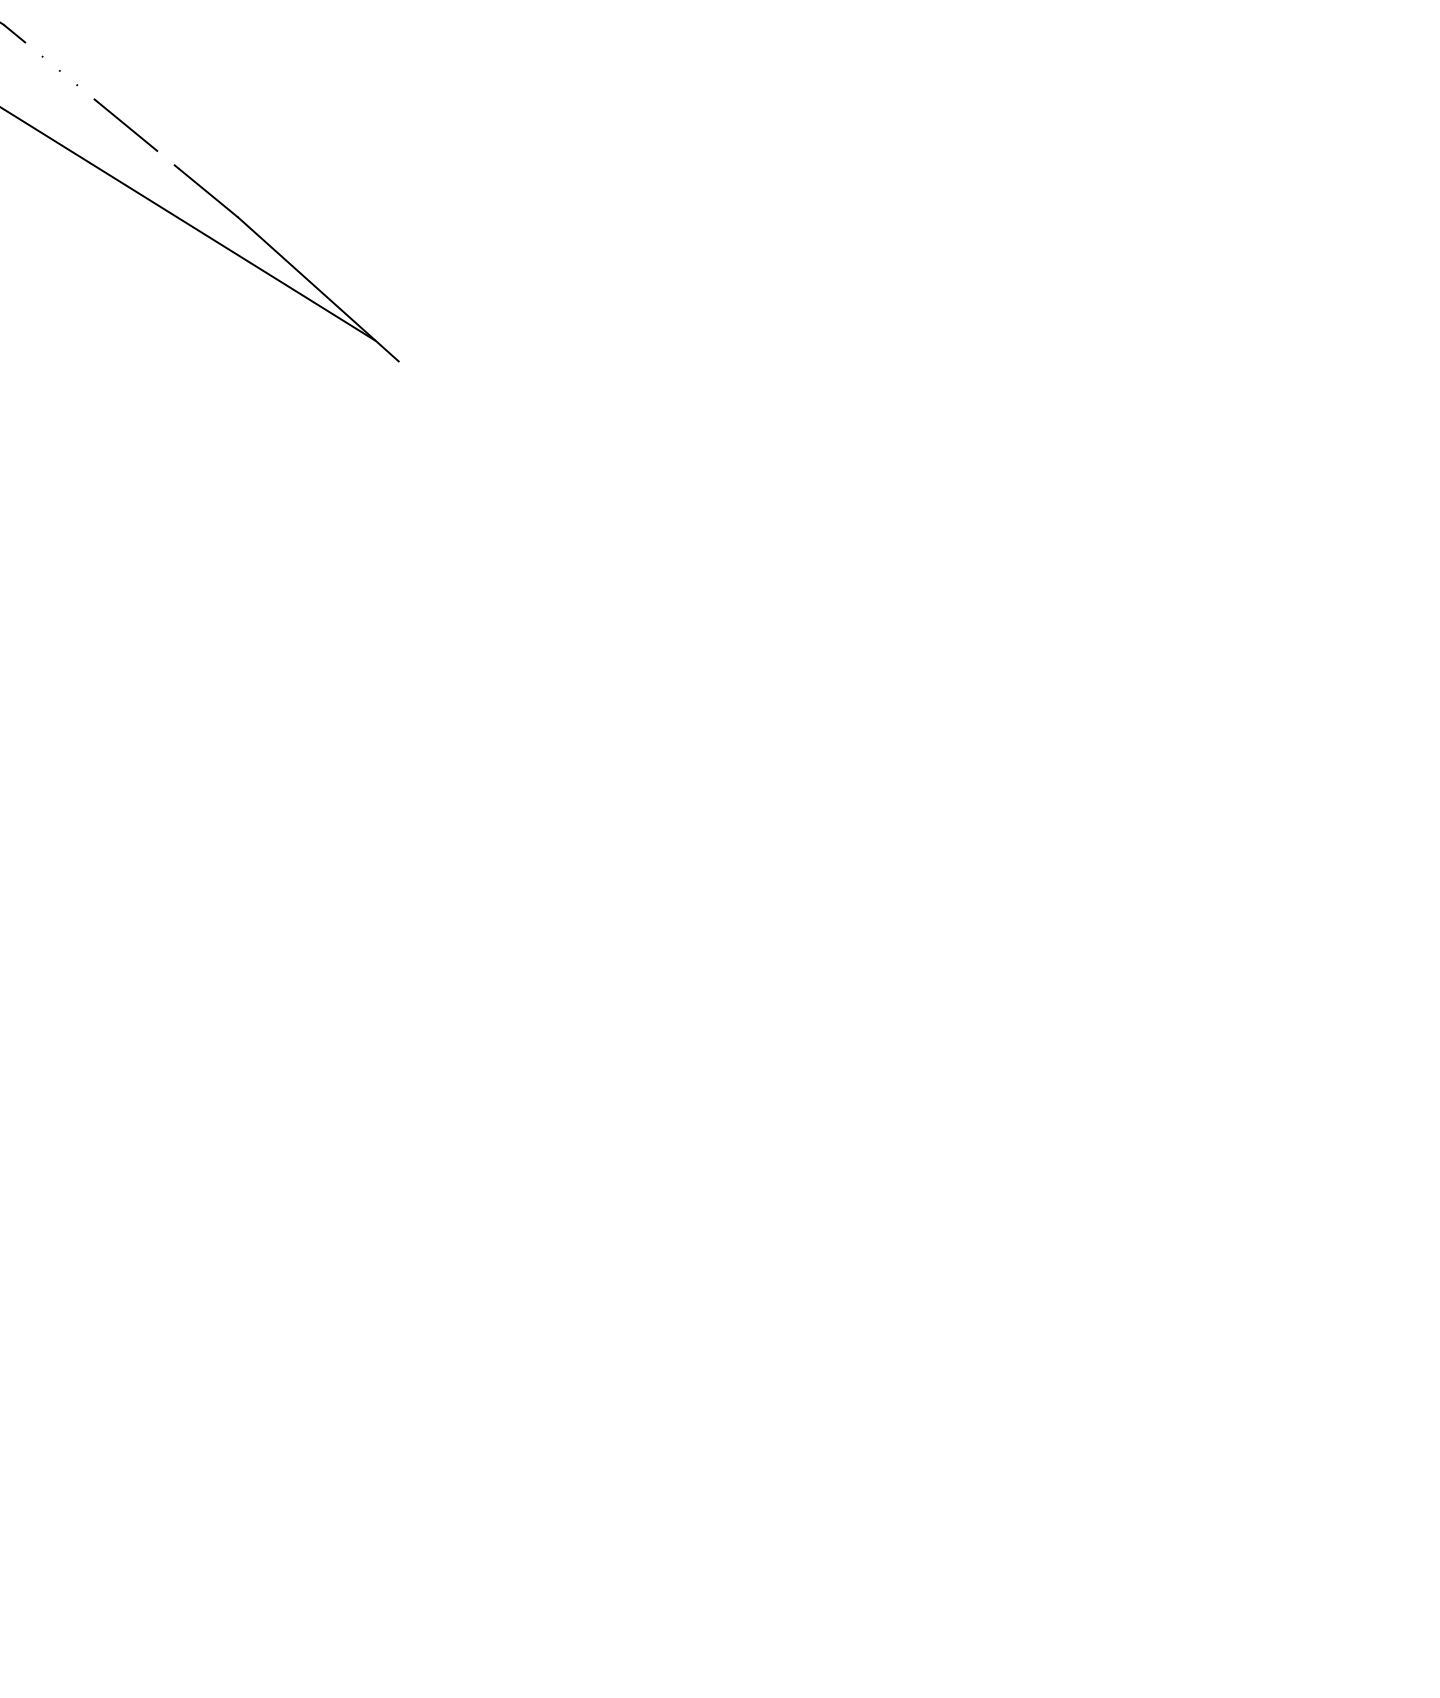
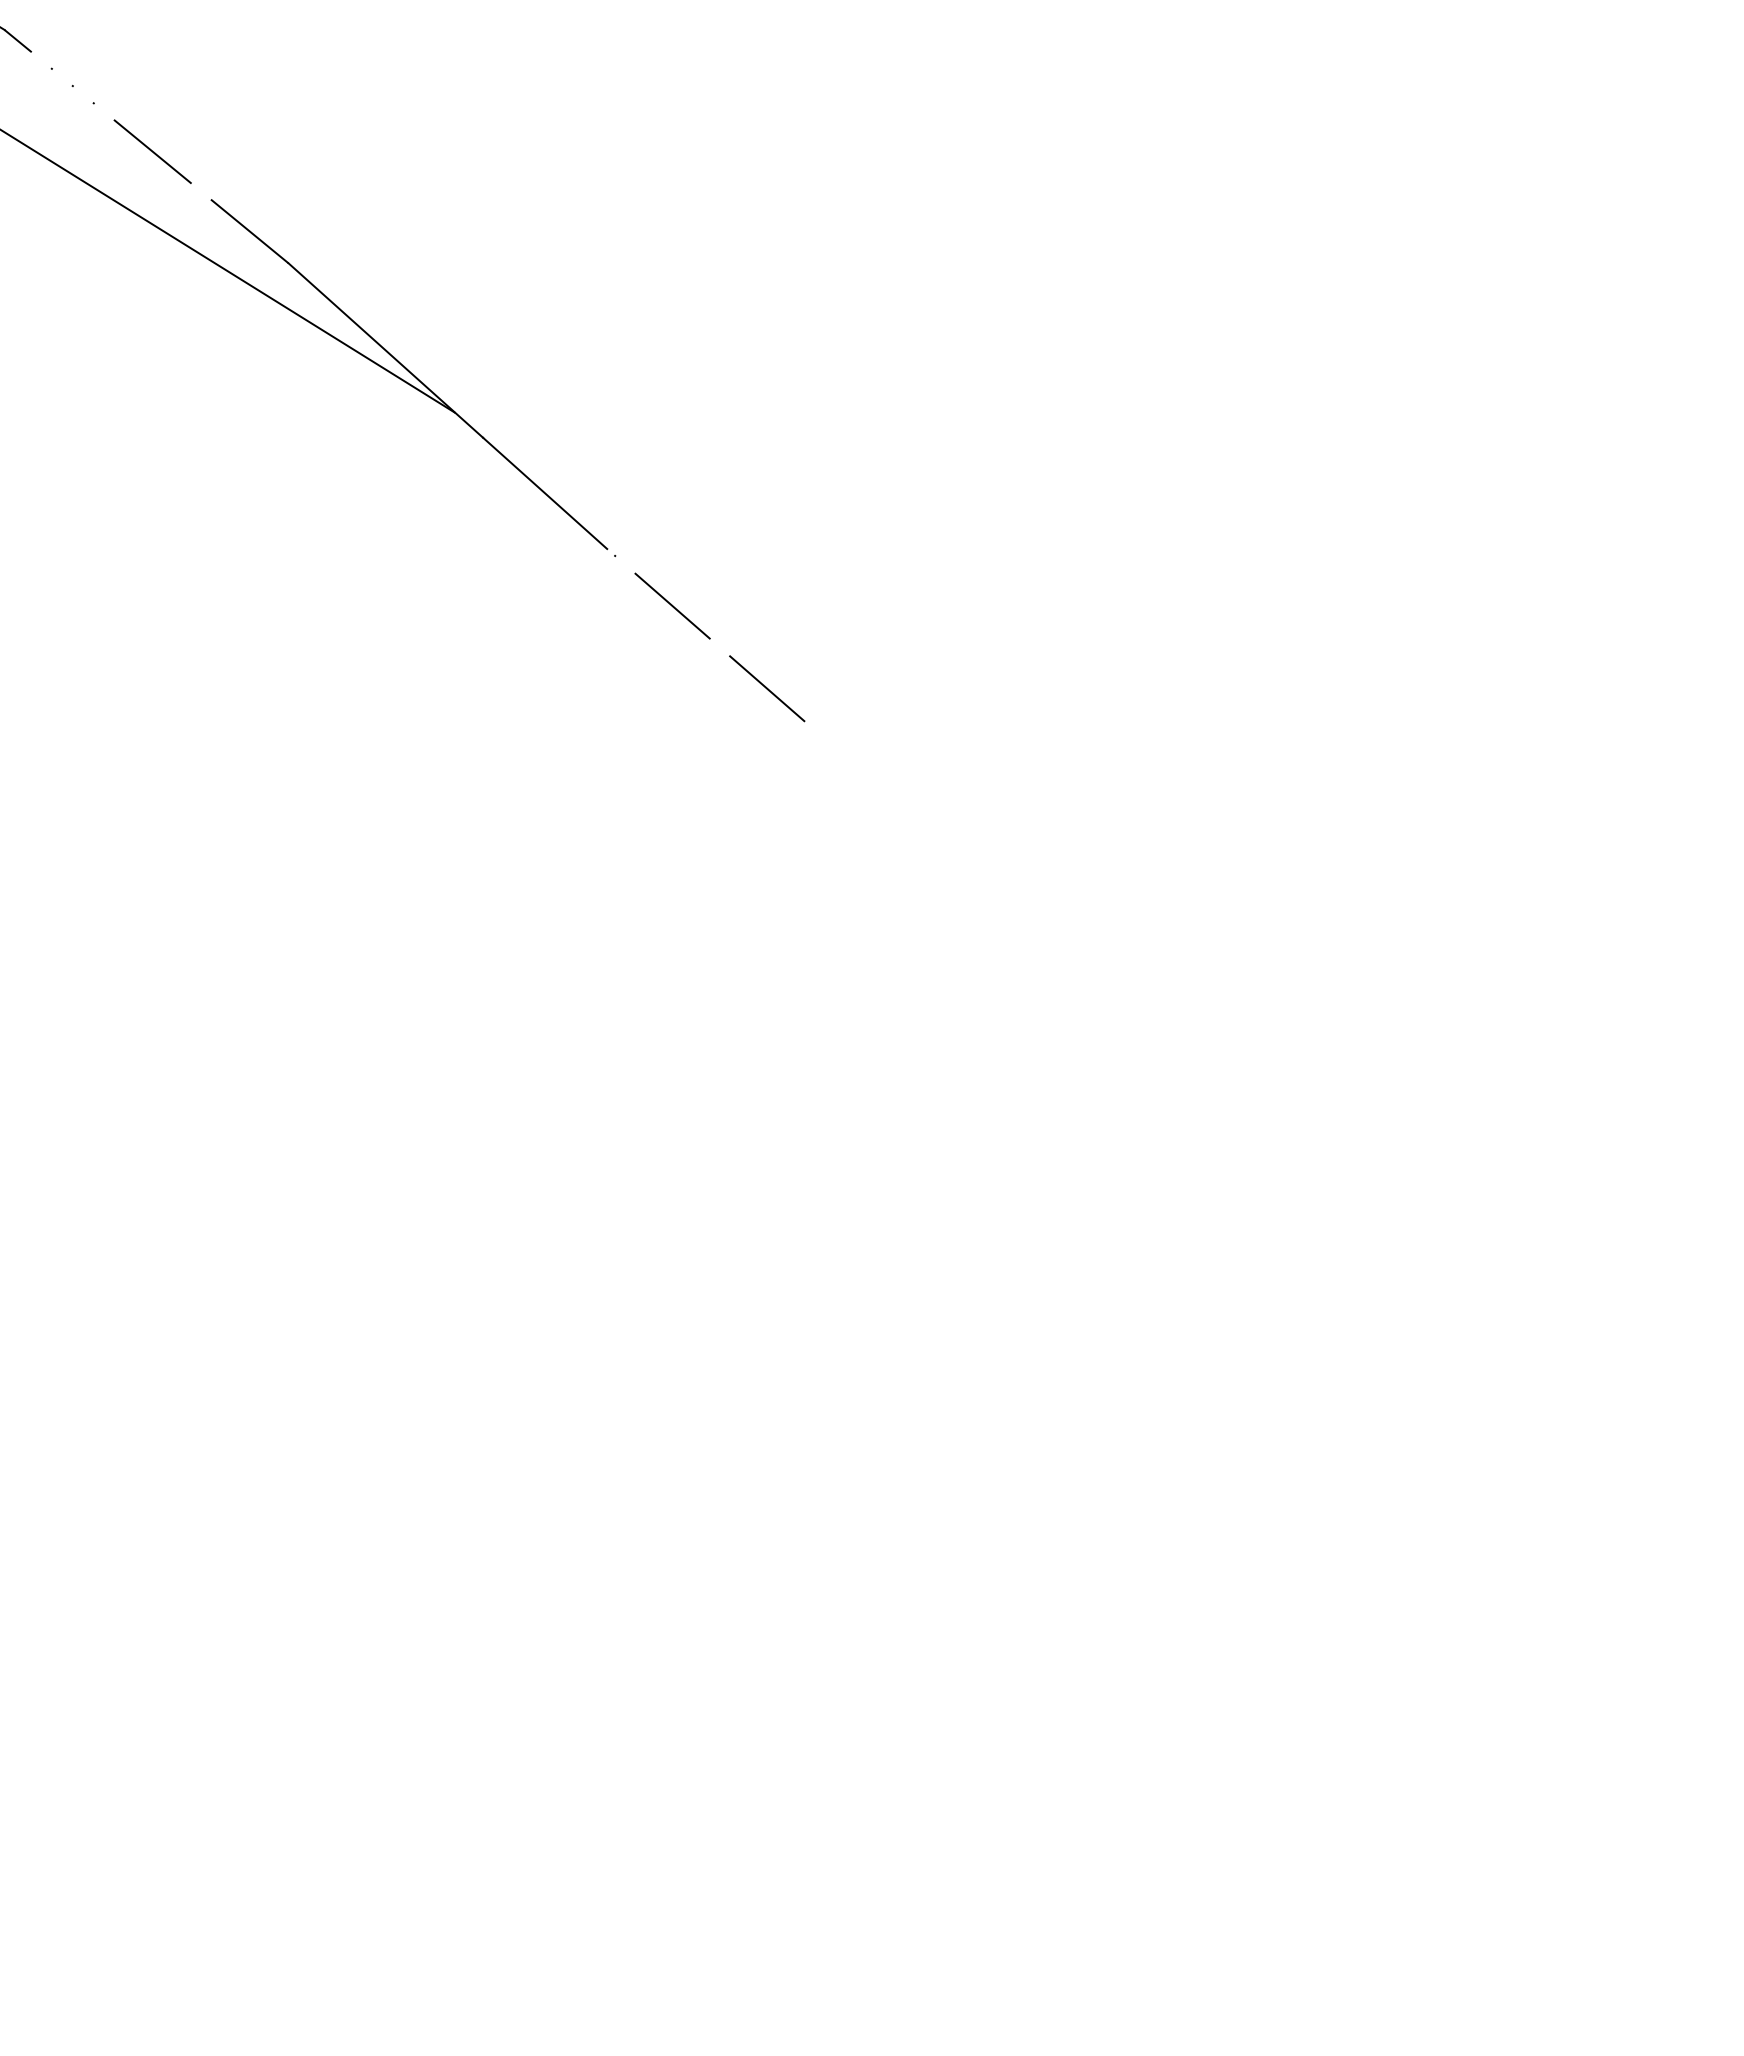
line: (450, 407) -> (545, 493), added
line: (585, 527) -> (709, 638), added

